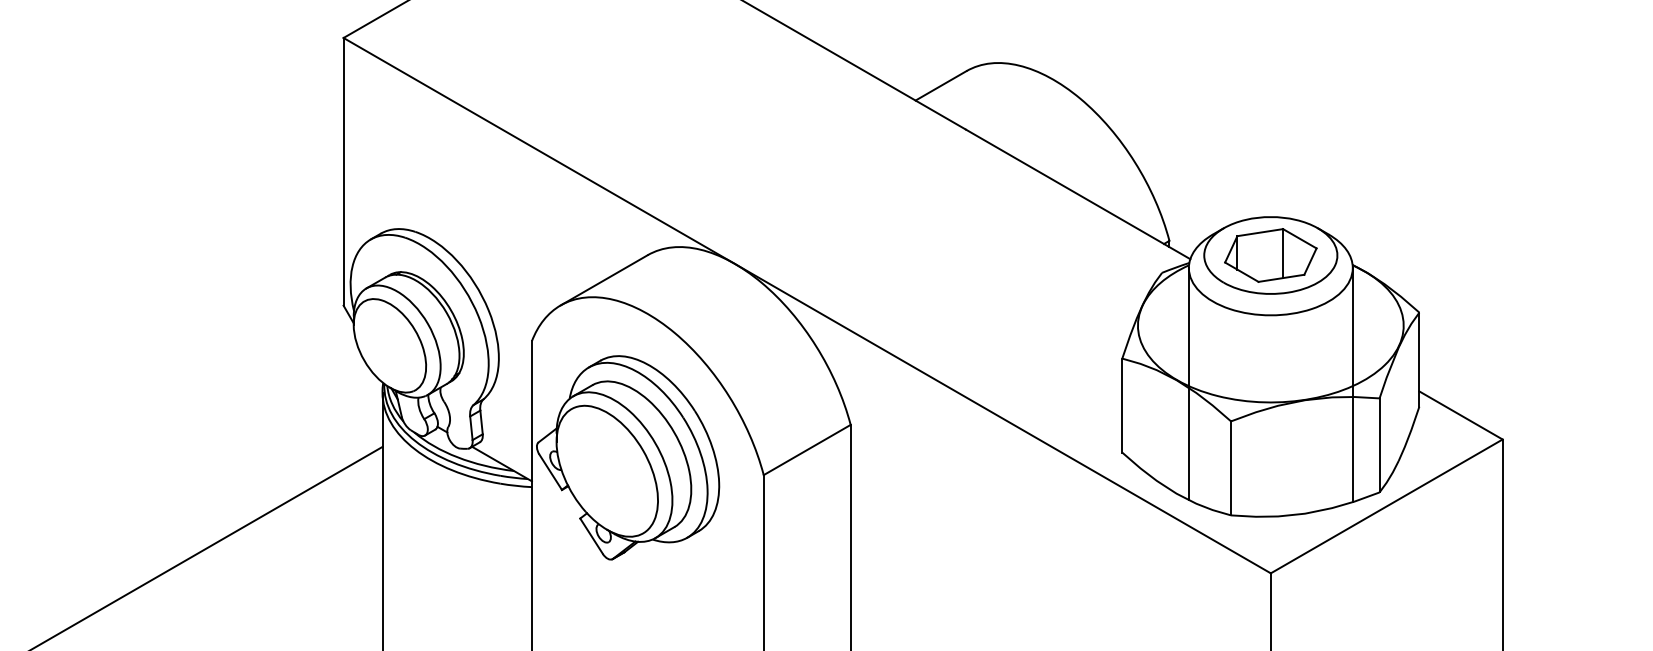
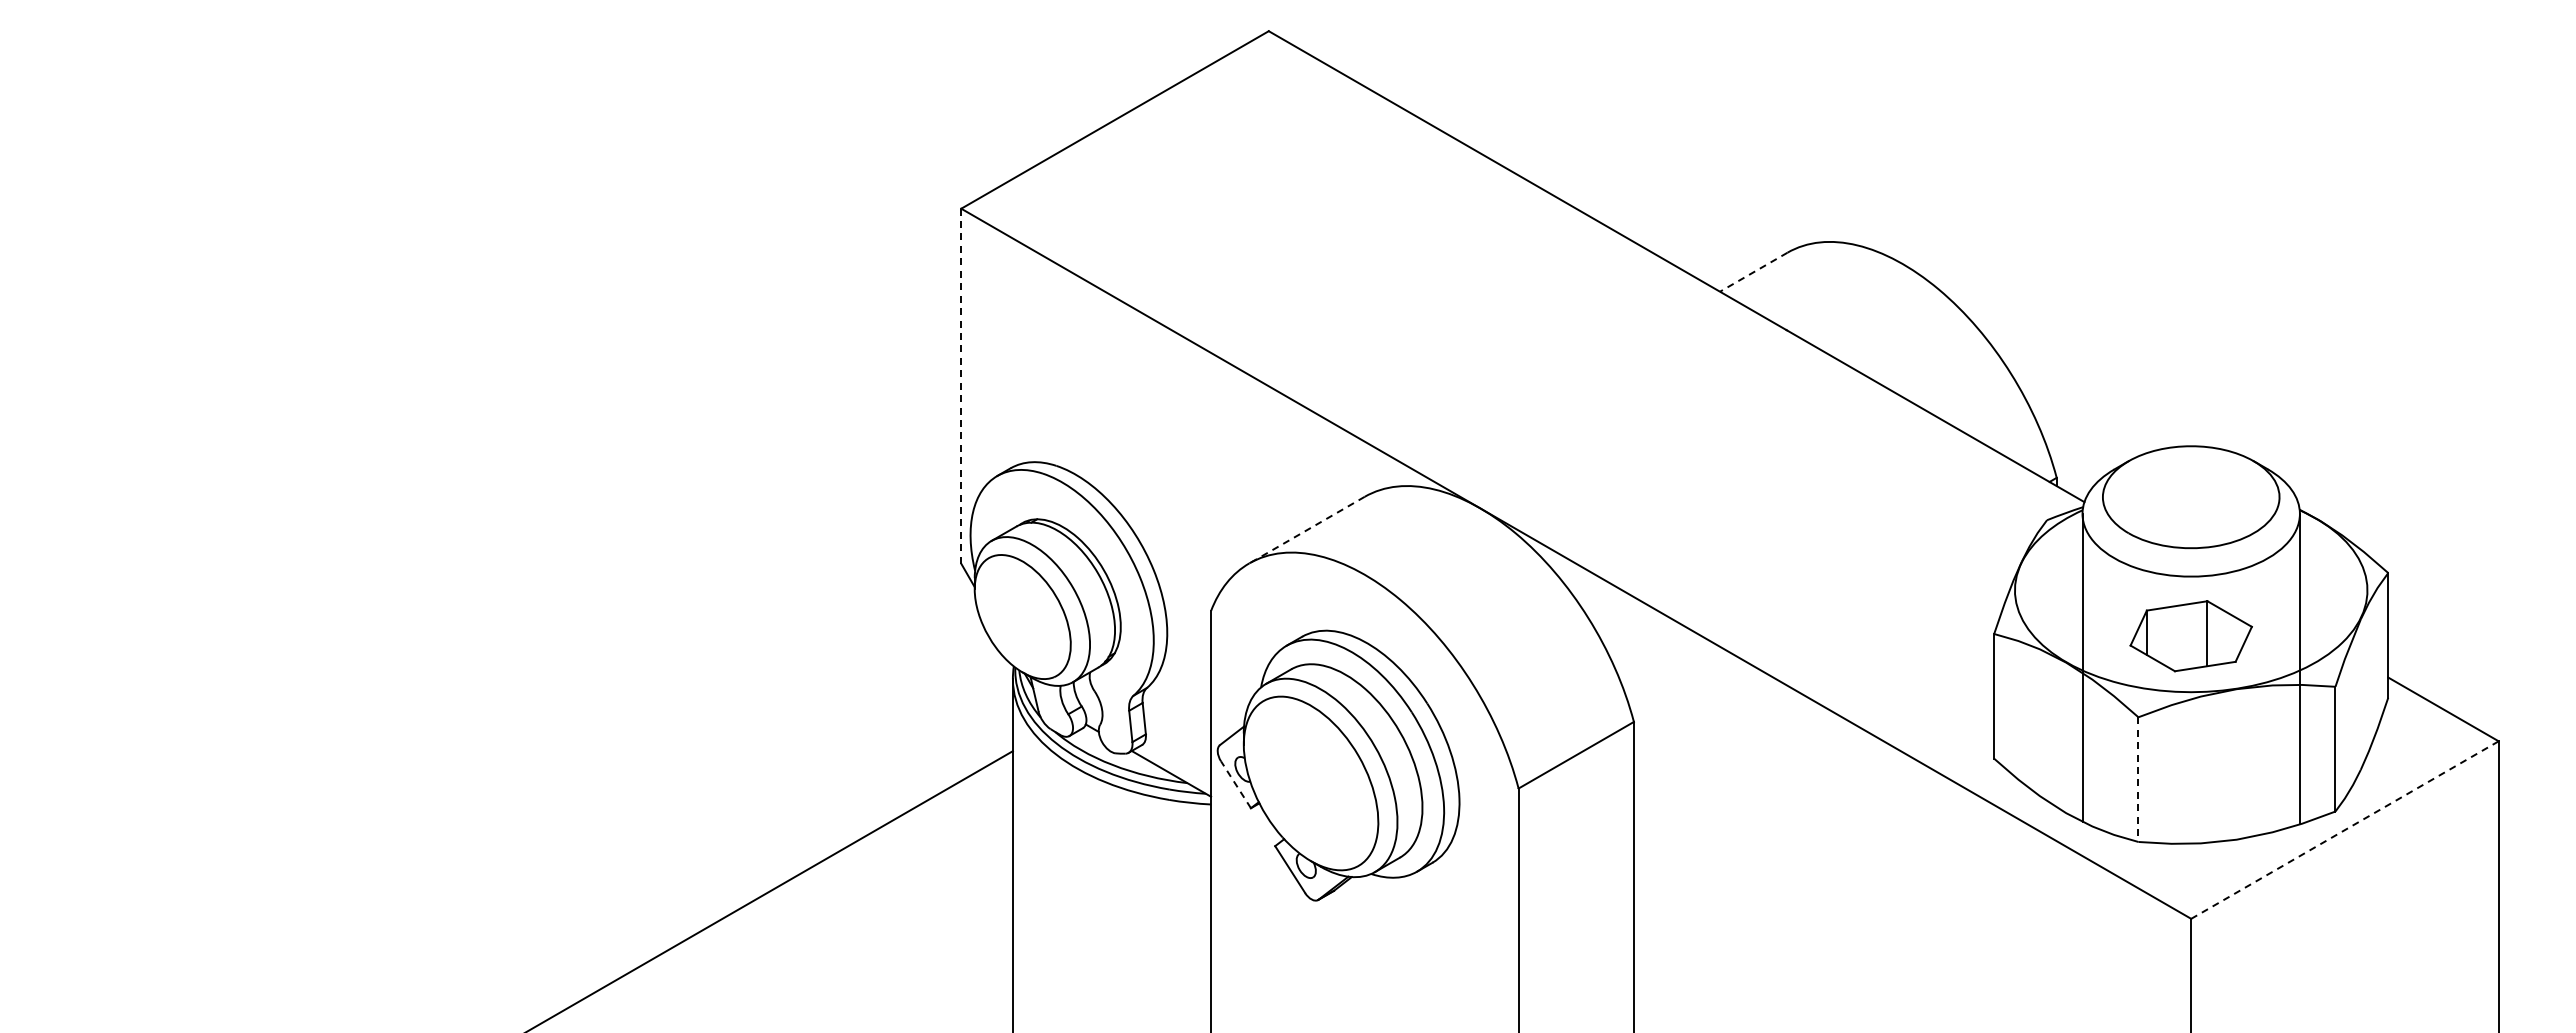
line: (940, 86) -> (1753, 272), solid -> dashed
line: (343, 172) -> (961, 386), solid -> dashed
part: (1270, 255) -> (2190, 636), moved
line: (604, 280) -> (1307, 530), solid -> dashed
line: (1231, 469) -> (2138, 780), solid -> dashed
line: (551, 472) -> (1236, 784), solid -> dashed
line: (1386, 506) -> (2344, 830), solid -> dashed

